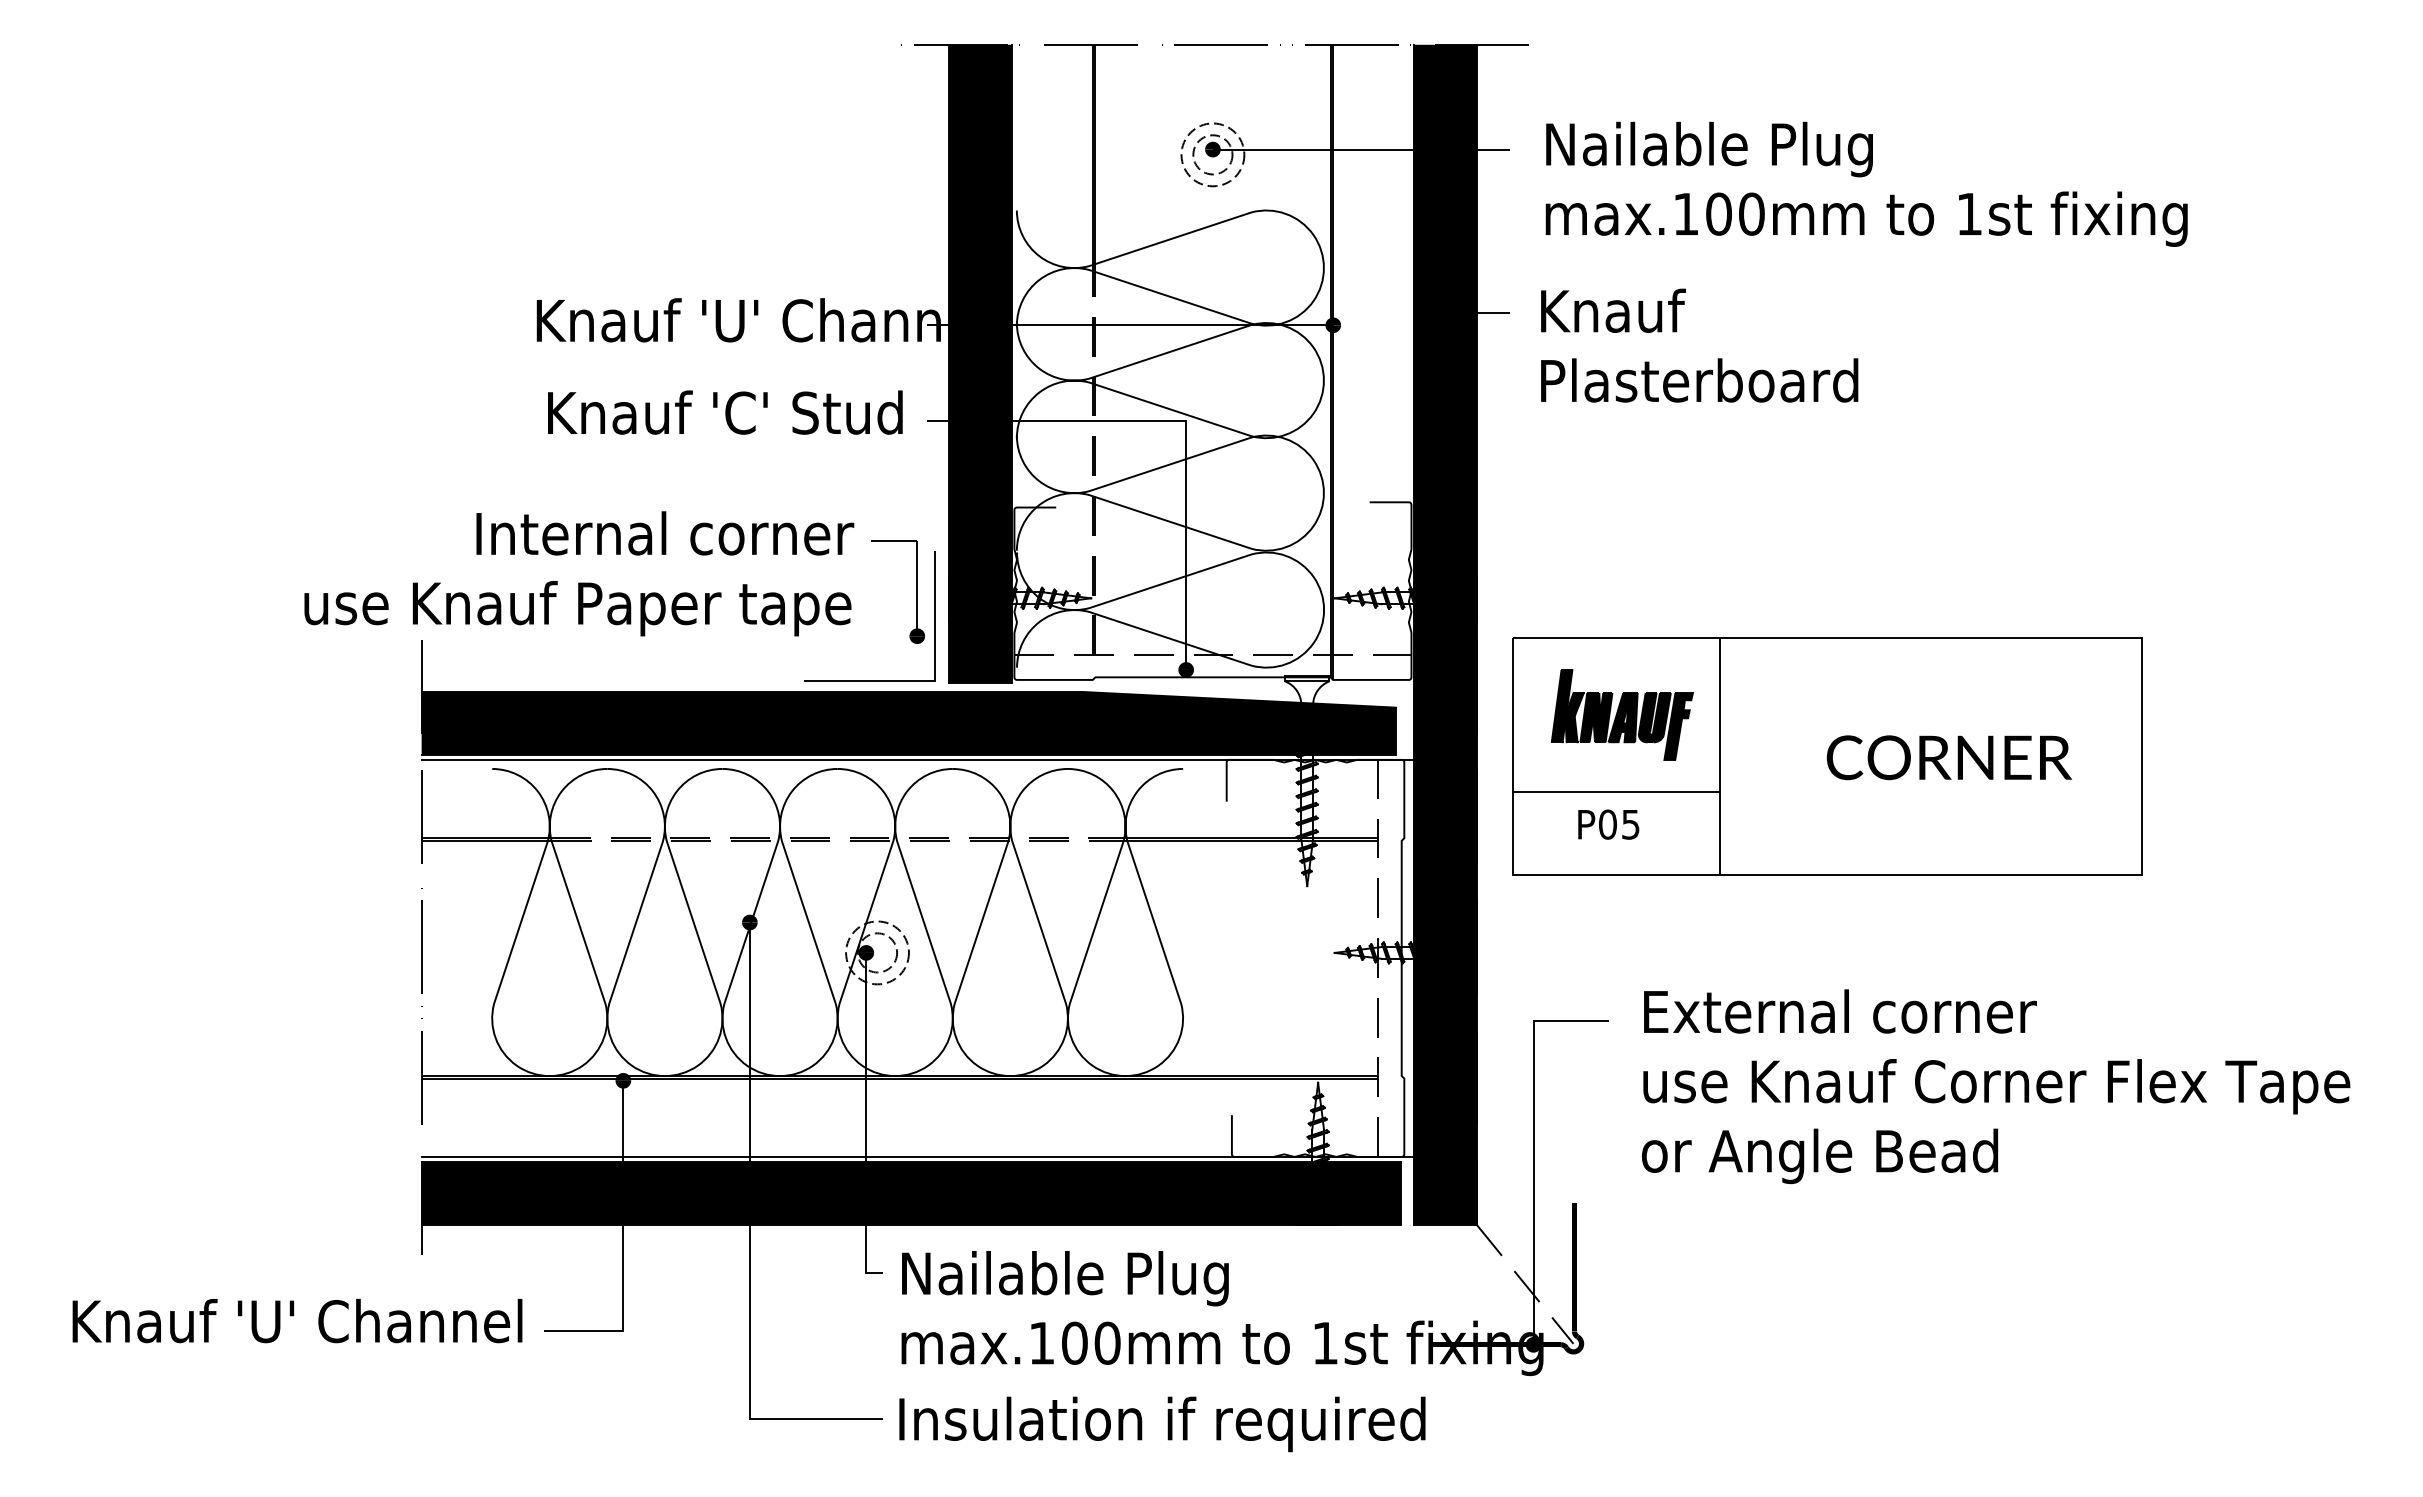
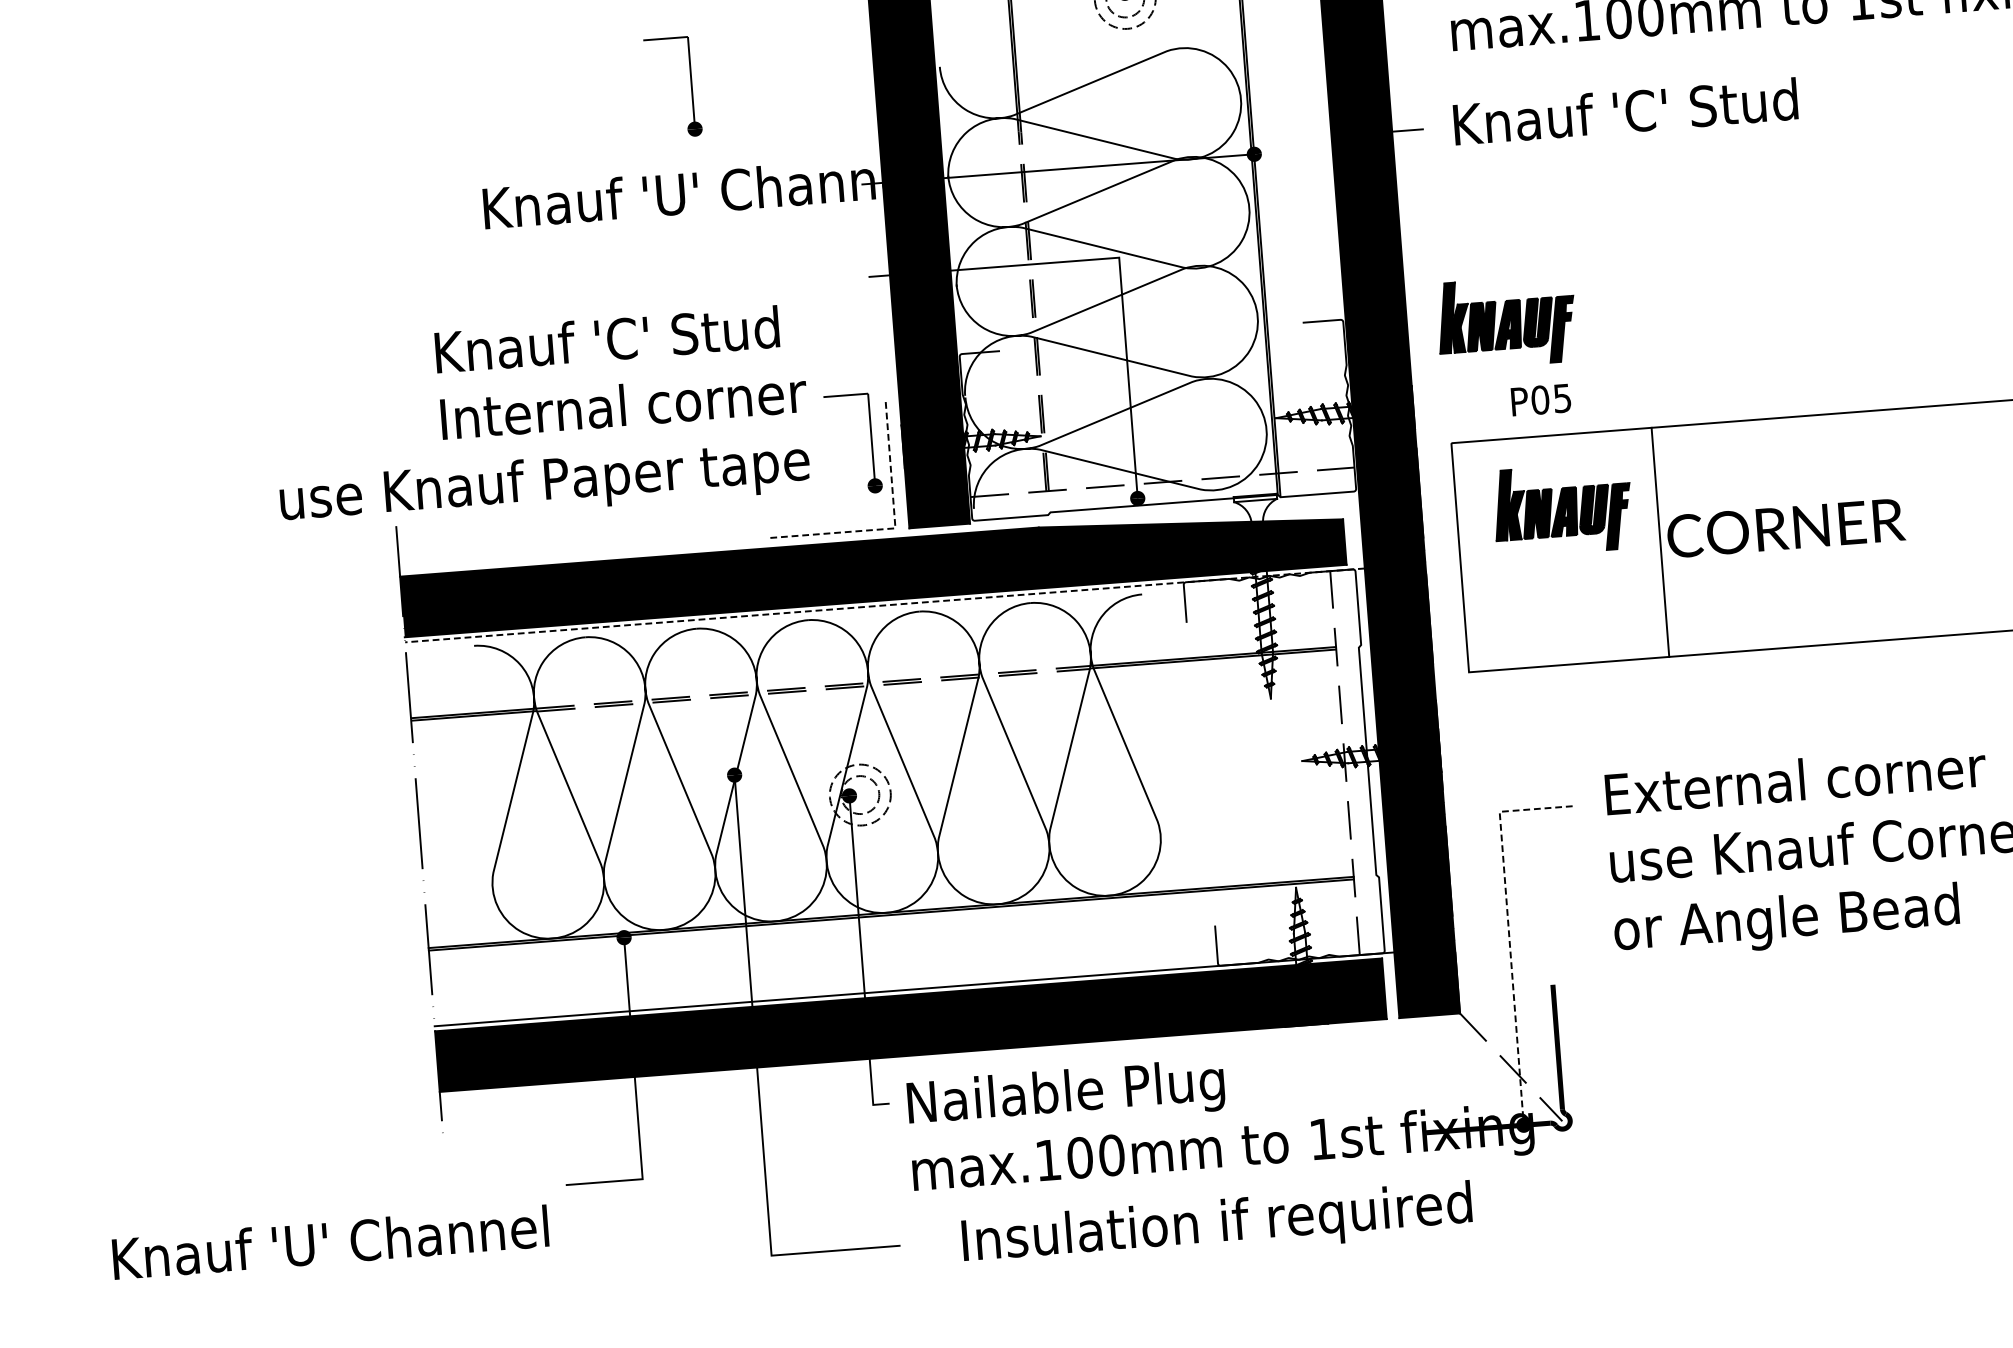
part: (759, 210) -> (690, 85), added
text: (1718, 345) -> (1628, 145), Knauf Plasterboard -> Knauf 'C' Stud
text: (725, 412) -> (607, 339), moved
part: (1579, 517) -> (1506, 321), added
line: (934, 681) -> (895, 528), solid -> dashed
text: (1948, 757) -> (1785, 528), moved
line: (917, 759) -> (884, 605), solid -> dashed
line: (1616, 791) -> (1562, 584), removed
text: (1608, 824) -> (1540, 399), moved
line: (1533, 1144) -> (1508, 931), solid -> dashed
text: (297, 1321) -> (330, 1242), moved
text: (1162, 1424) -> (1217, 1226), moved

